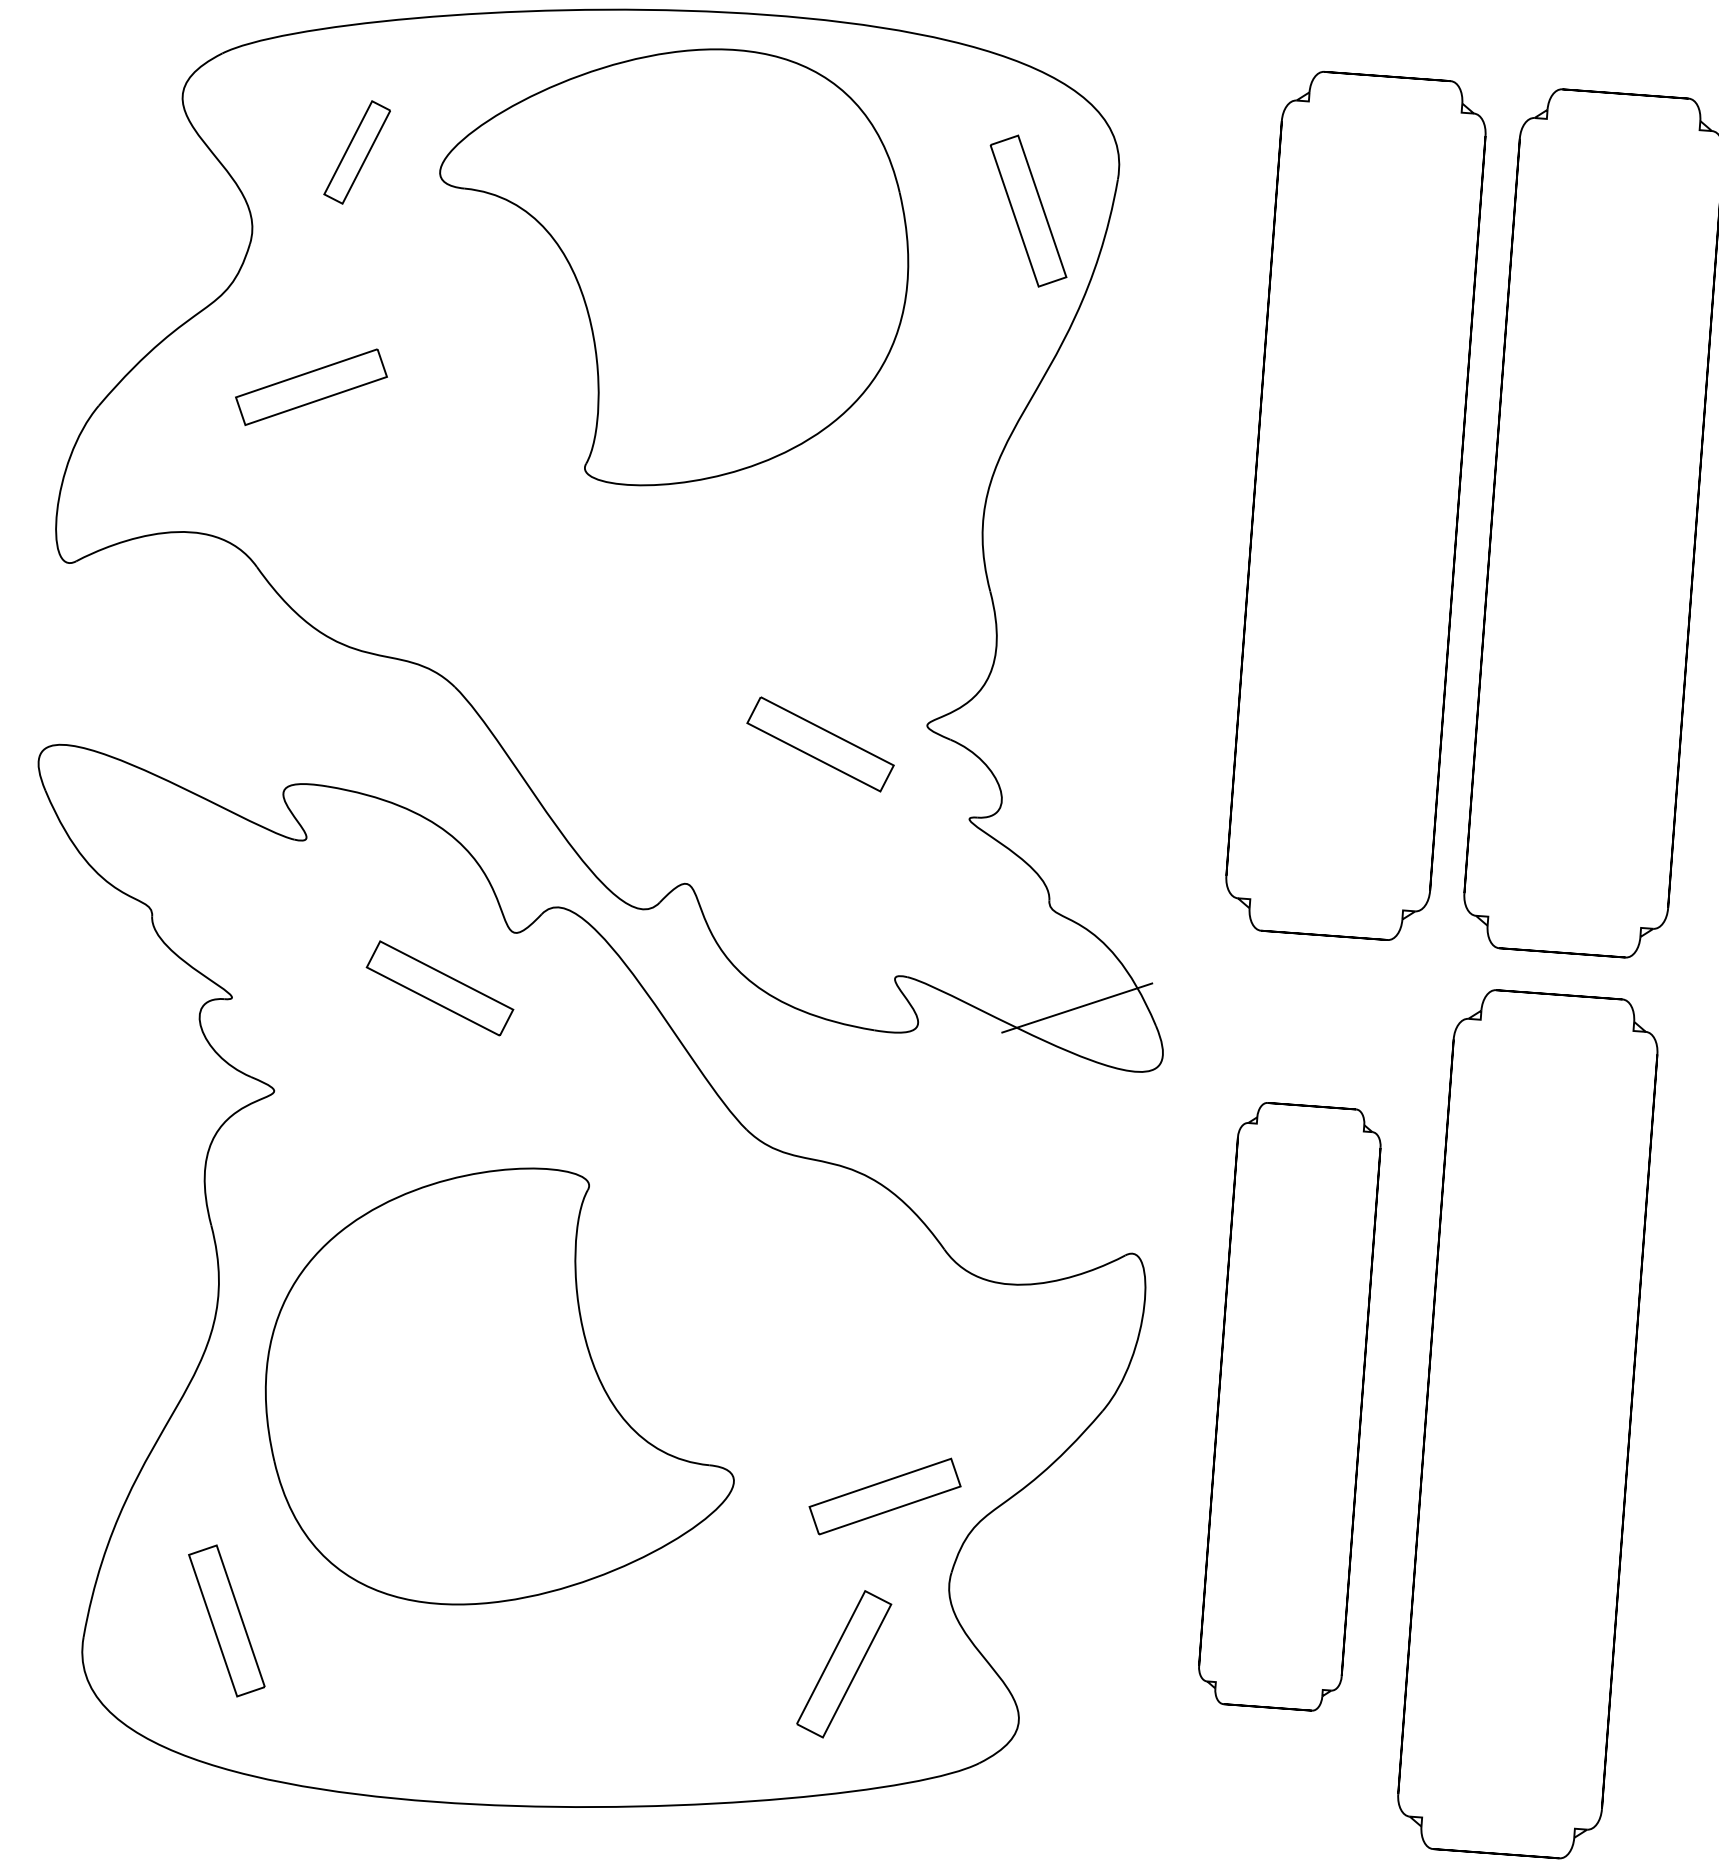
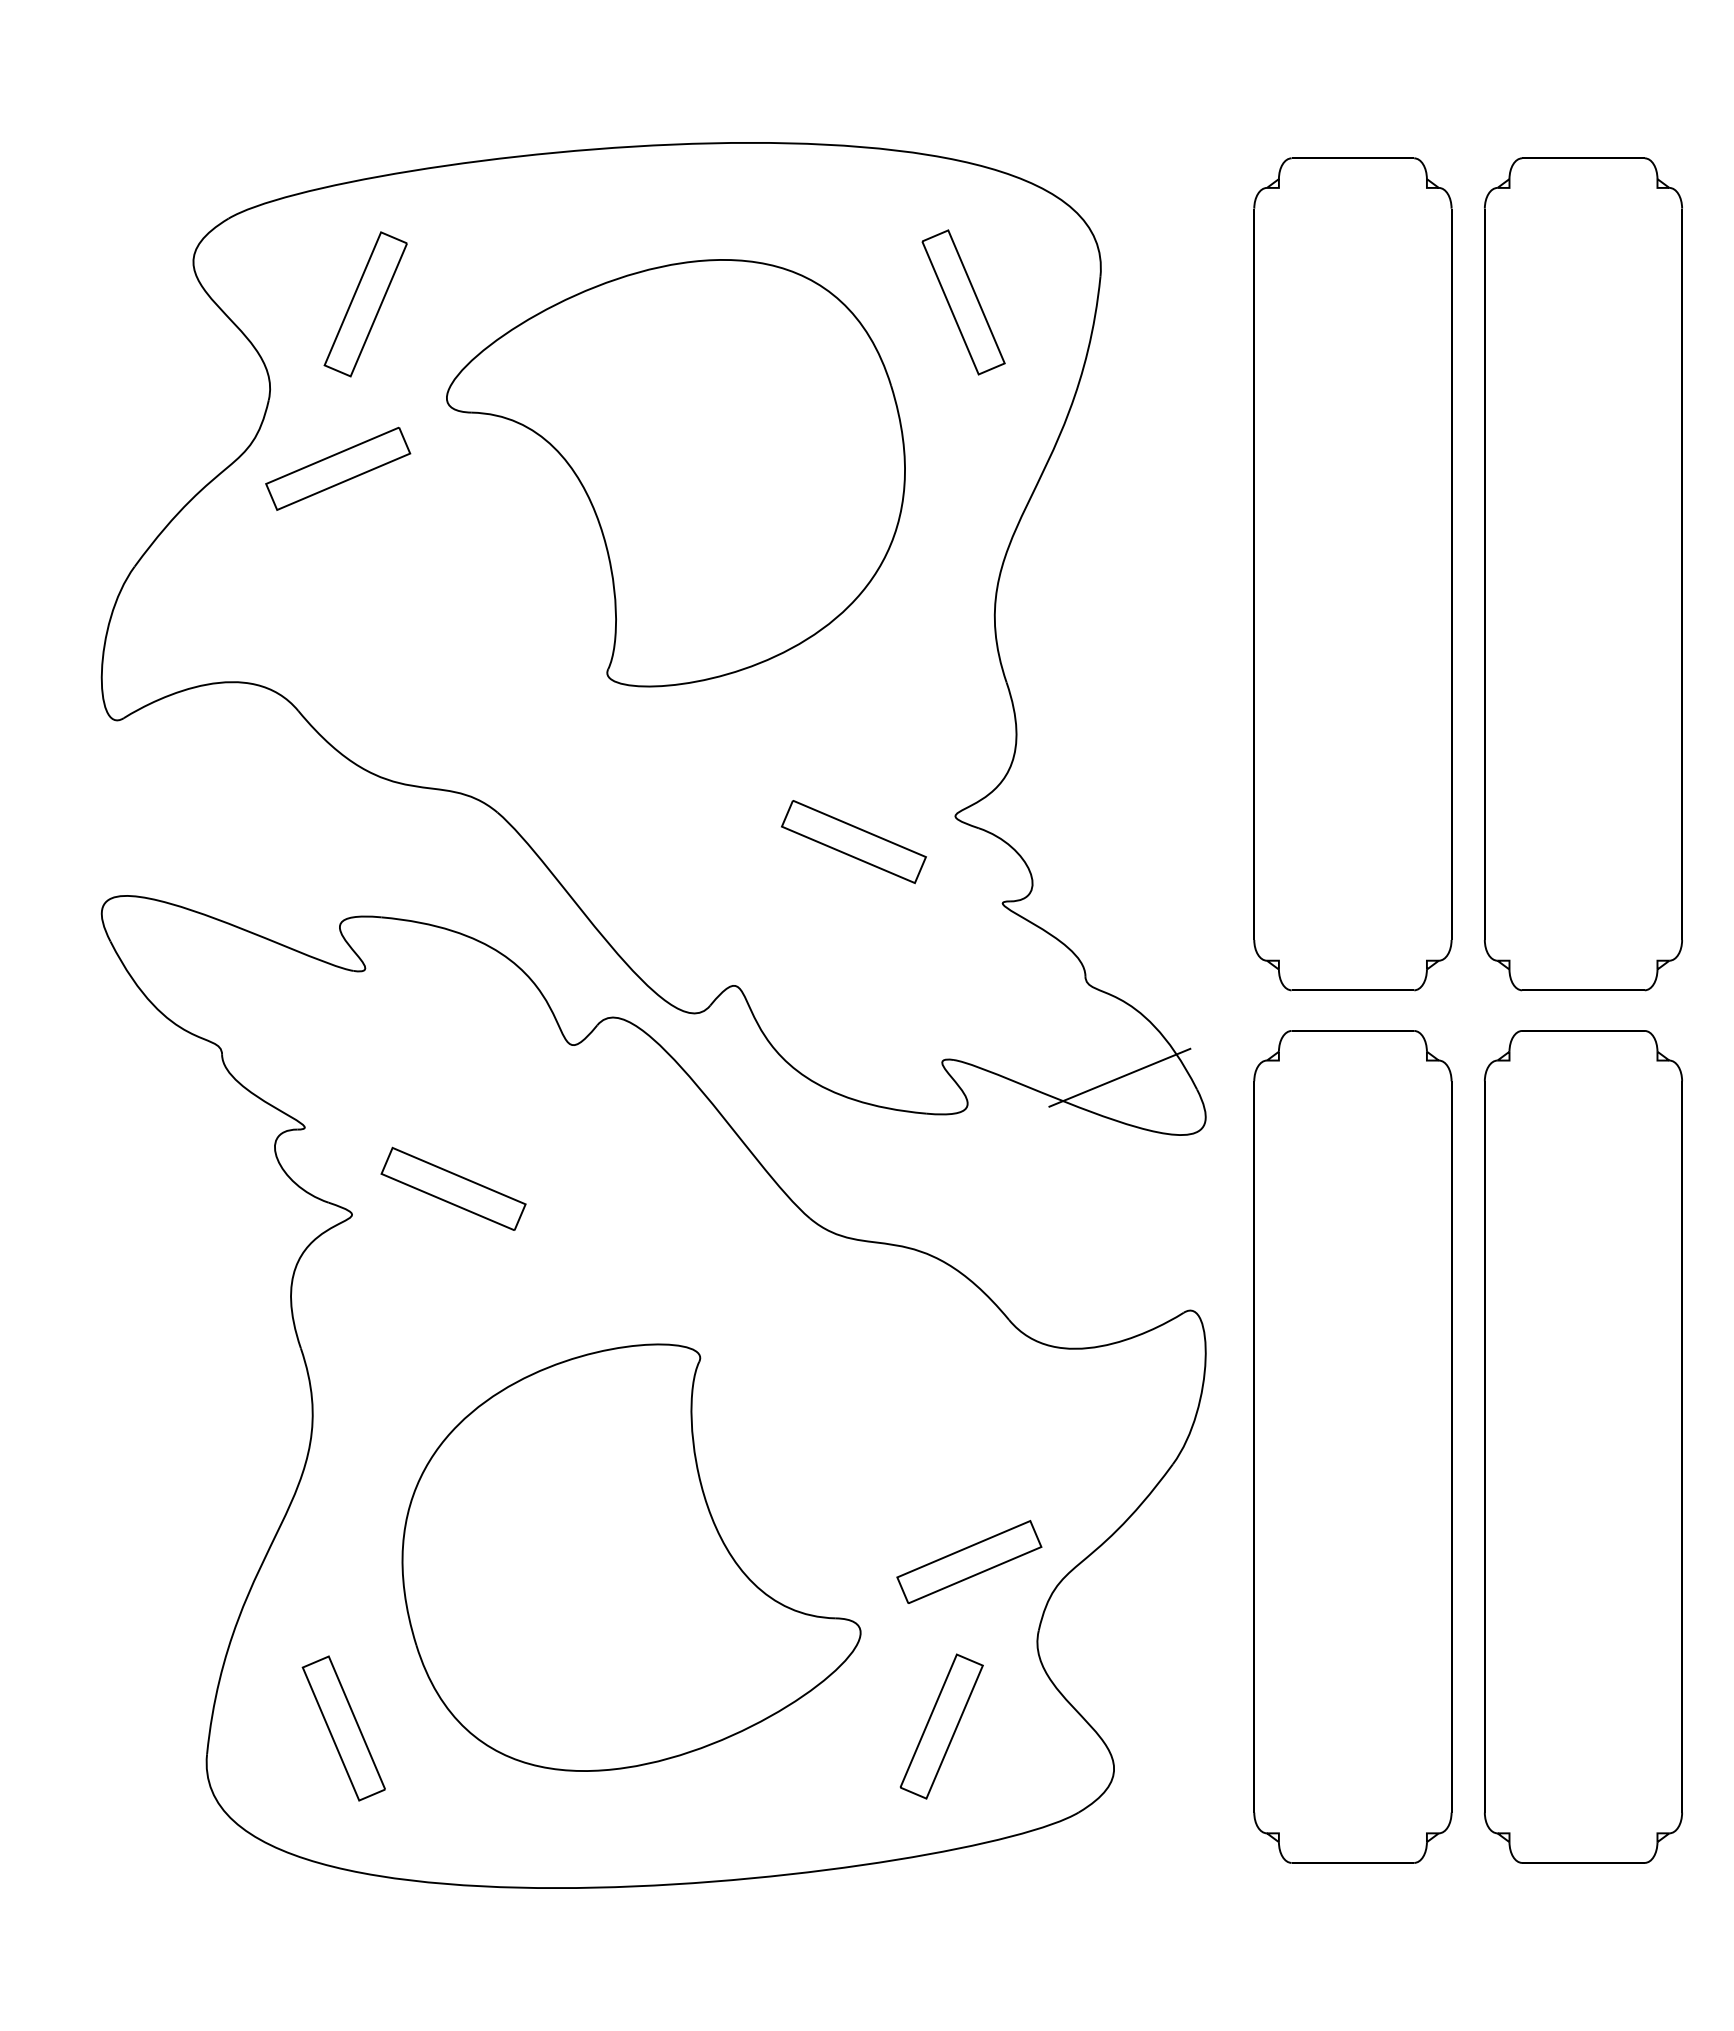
part: (357, 152) -> (365, 304), size x1.43
part: (1028, 211) -> (963, 302), moved
part: (670, 266) -> (675, 473), moved
part: (311, 386) -> (338, 468), moved
part: (440, 987) -> (453, 1188), moved
part: (503, 1386) -> (631, 1557), moved
part: (1289, 1406) -> (1352, 1446), size x1.43

